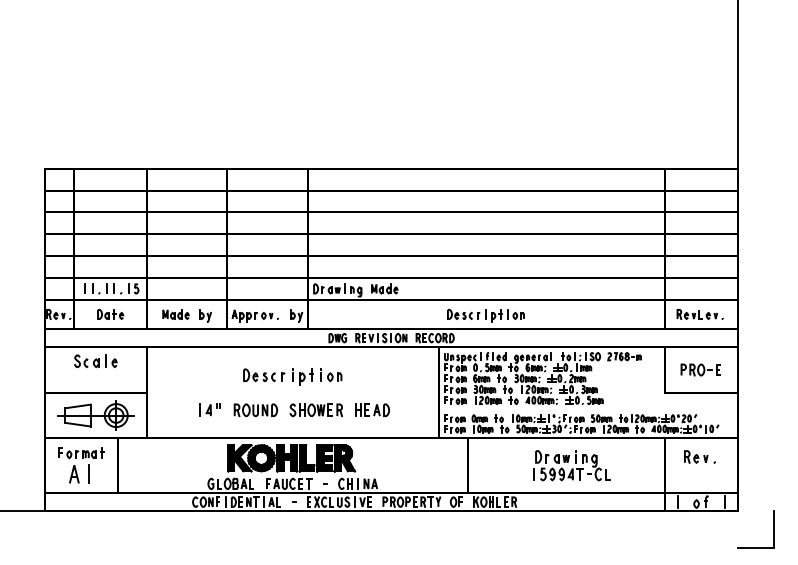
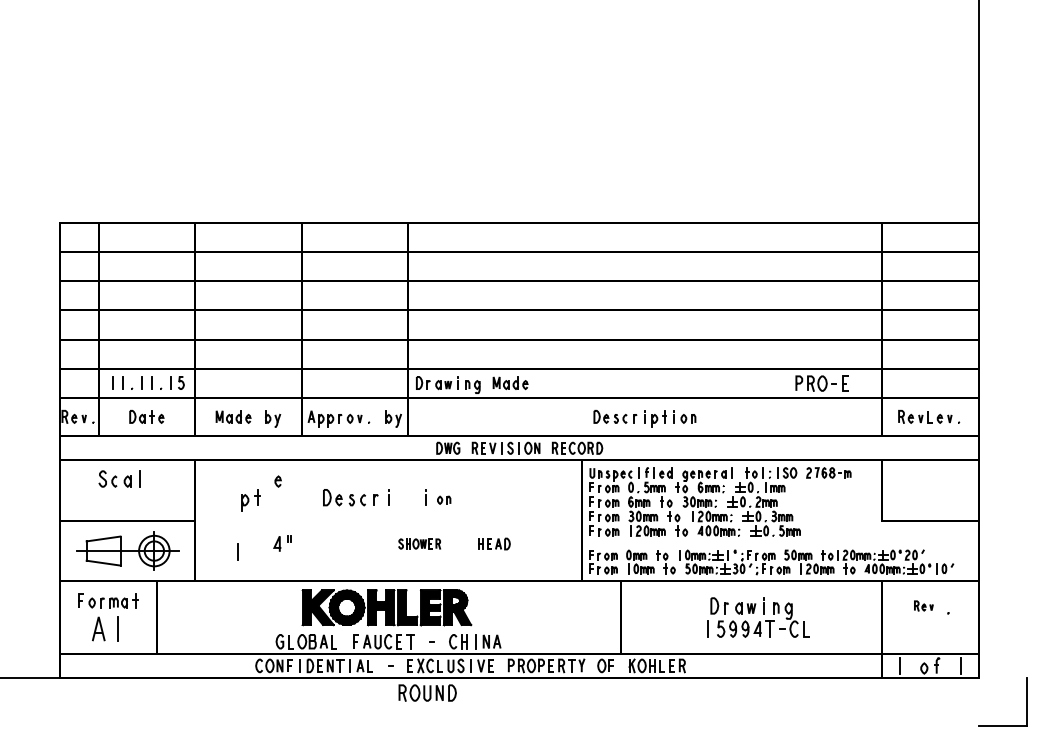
curve: (114, 363) -> (277, 481), moved
part: (700, 369) -> (821, 383), moved
part: (306, 377) -> (250, 500), moved
part: (334, 377) -> (443, 500), size x0.7
line: (199, 409) -> (237, 551), moved
part: (255, 409) -> (427, 692), moved
part: (316, 409) -> (419, 543), size x0.6
part: (372, 409) -> (494, 543), size x0.7
part: (695, 456) -> (923, 605), size x0.6

